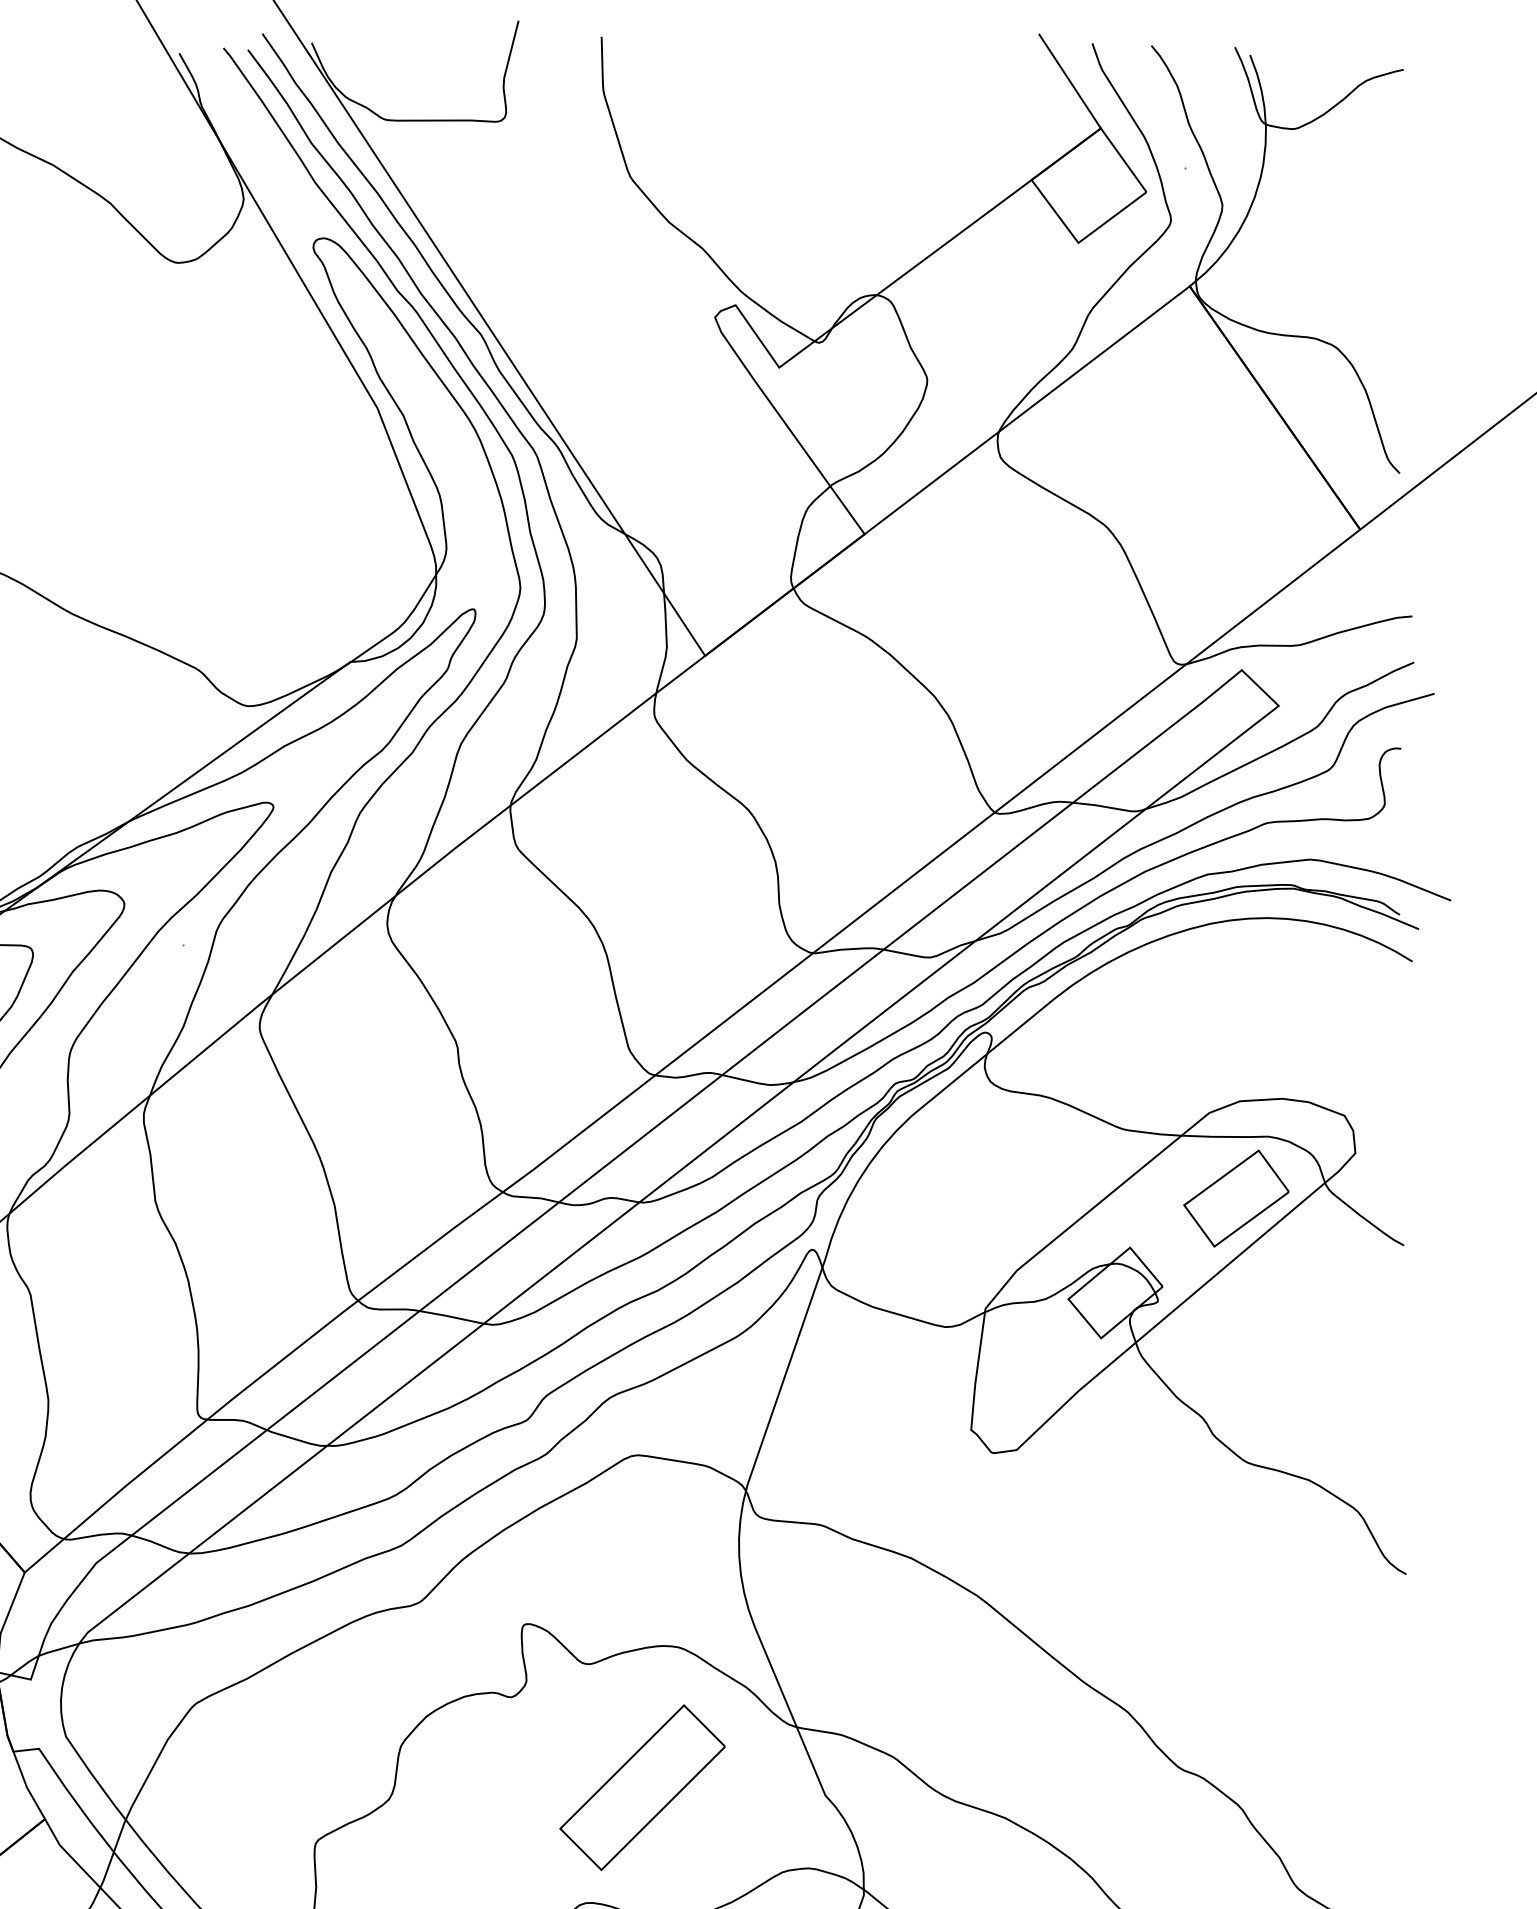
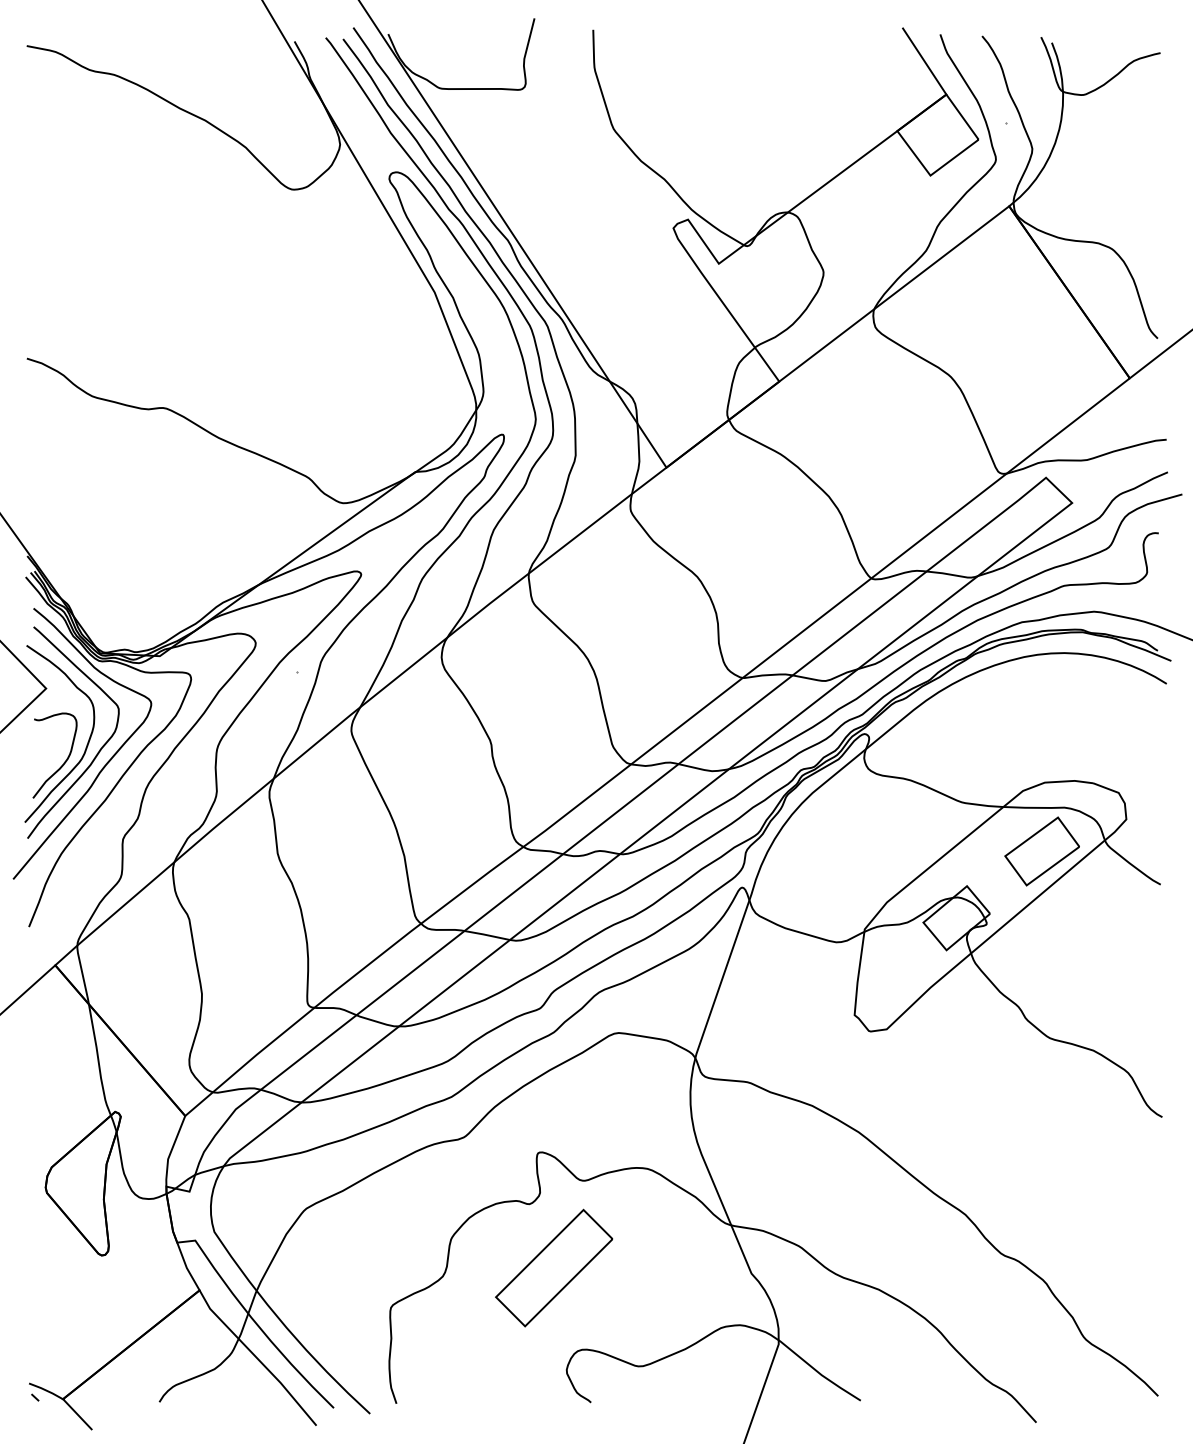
part: (642, 1786) -> (554, 1267), moved

